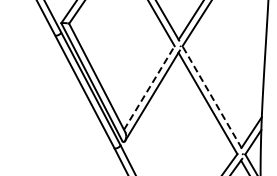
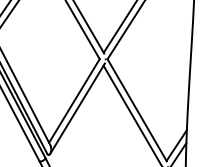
line: (149, 87) -> (74, 100), dashed -> solid
line: (212, 97) -> (137, 110), dashed -> solid

